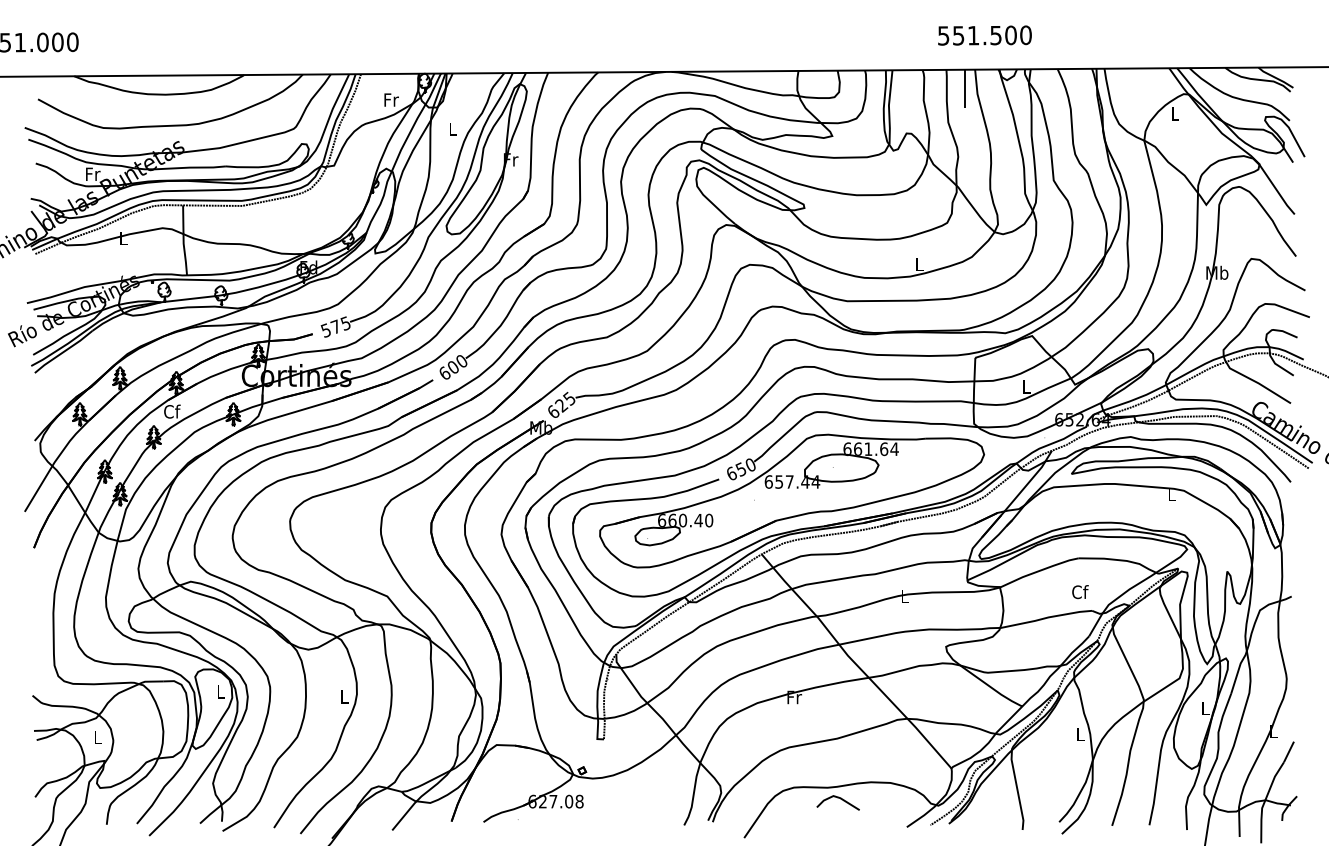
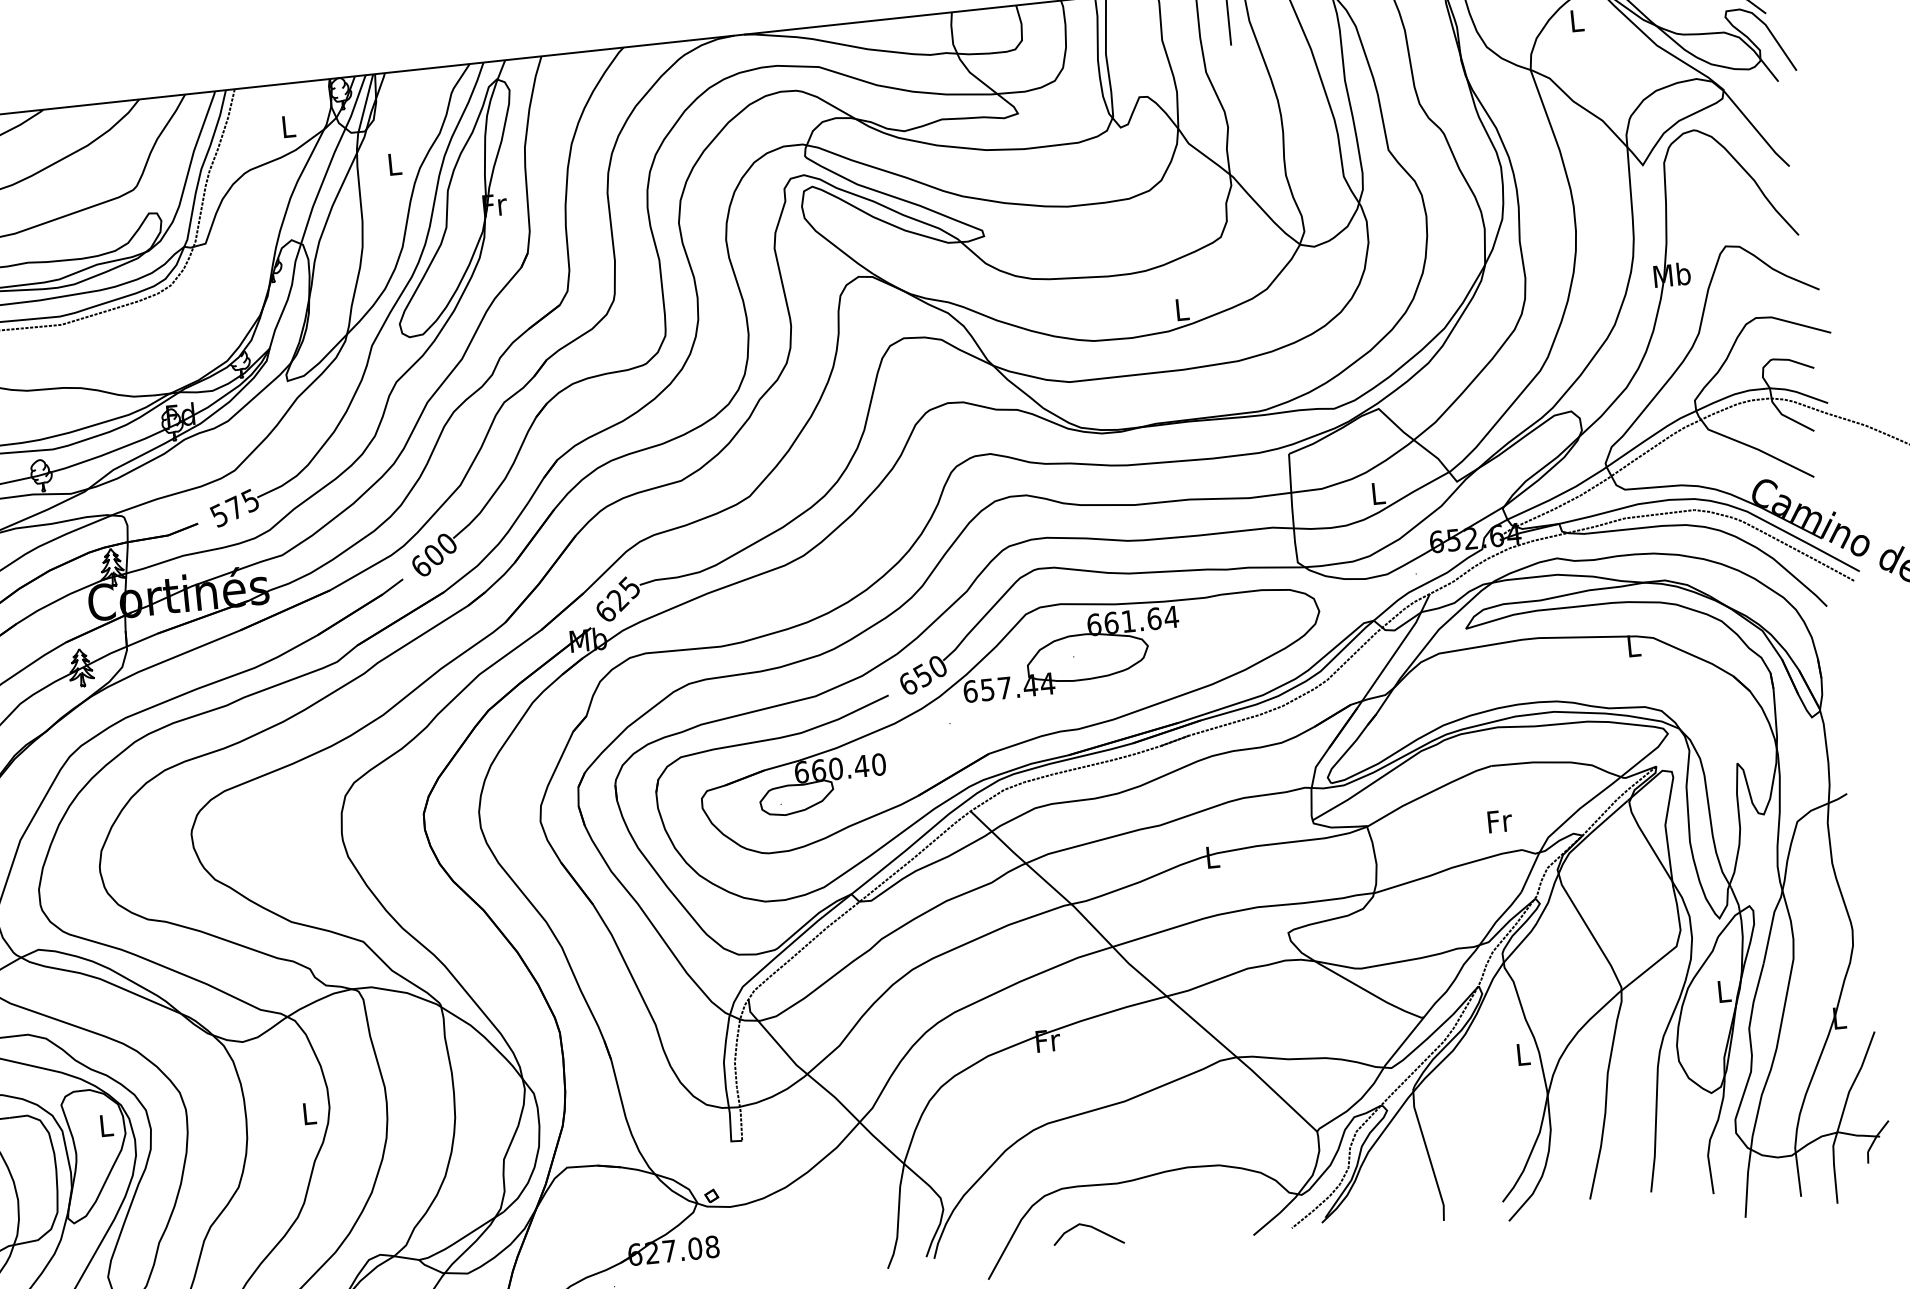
text: (391, 99) -> (288, 125), Fr -> L
text: (1080, 592) -> (1499, 821), Cf -> Fr
line: (837, 798) -> (1086, 1227), moved

